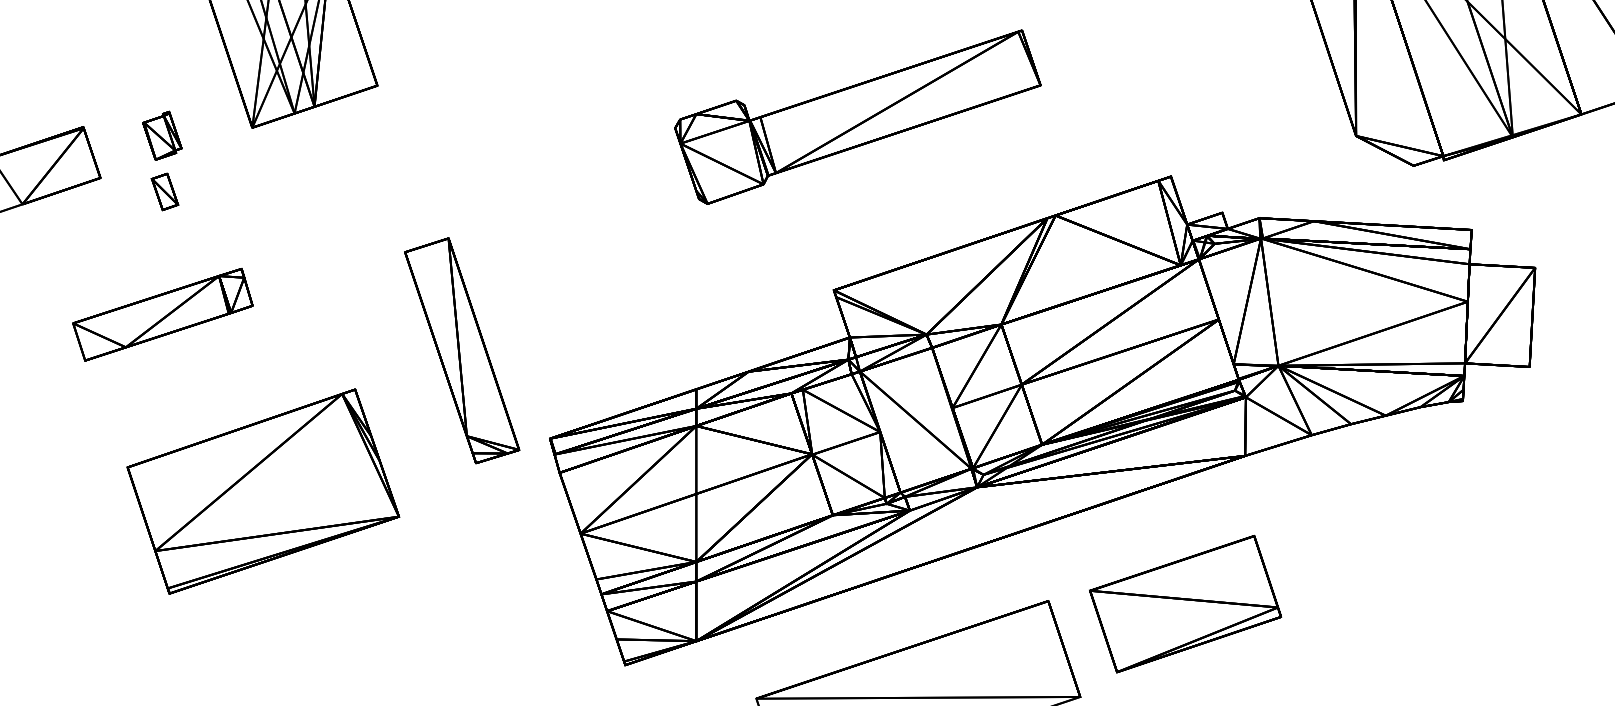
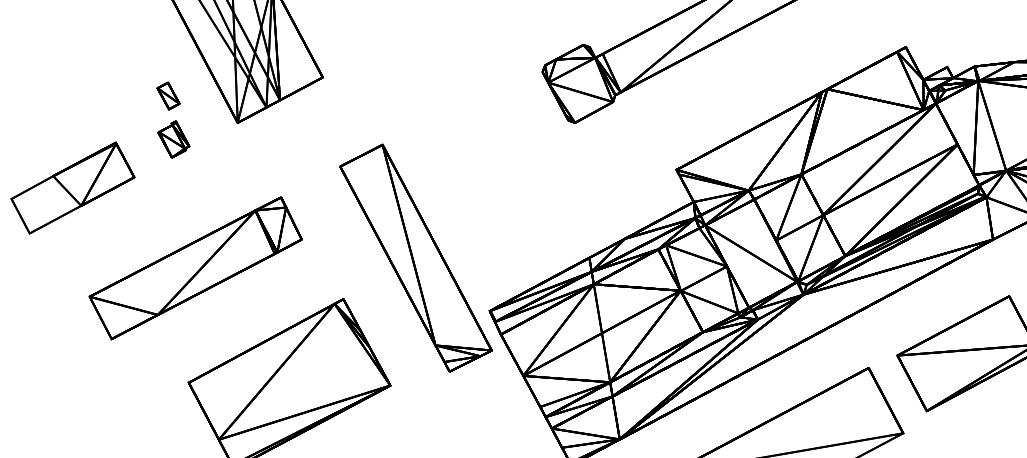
part: (164, 191) -> (168, 95), moved
part: (162, 314) -> (195, 268), size x1.67
part: (461, 350) -> (415, 258), size x1.43

